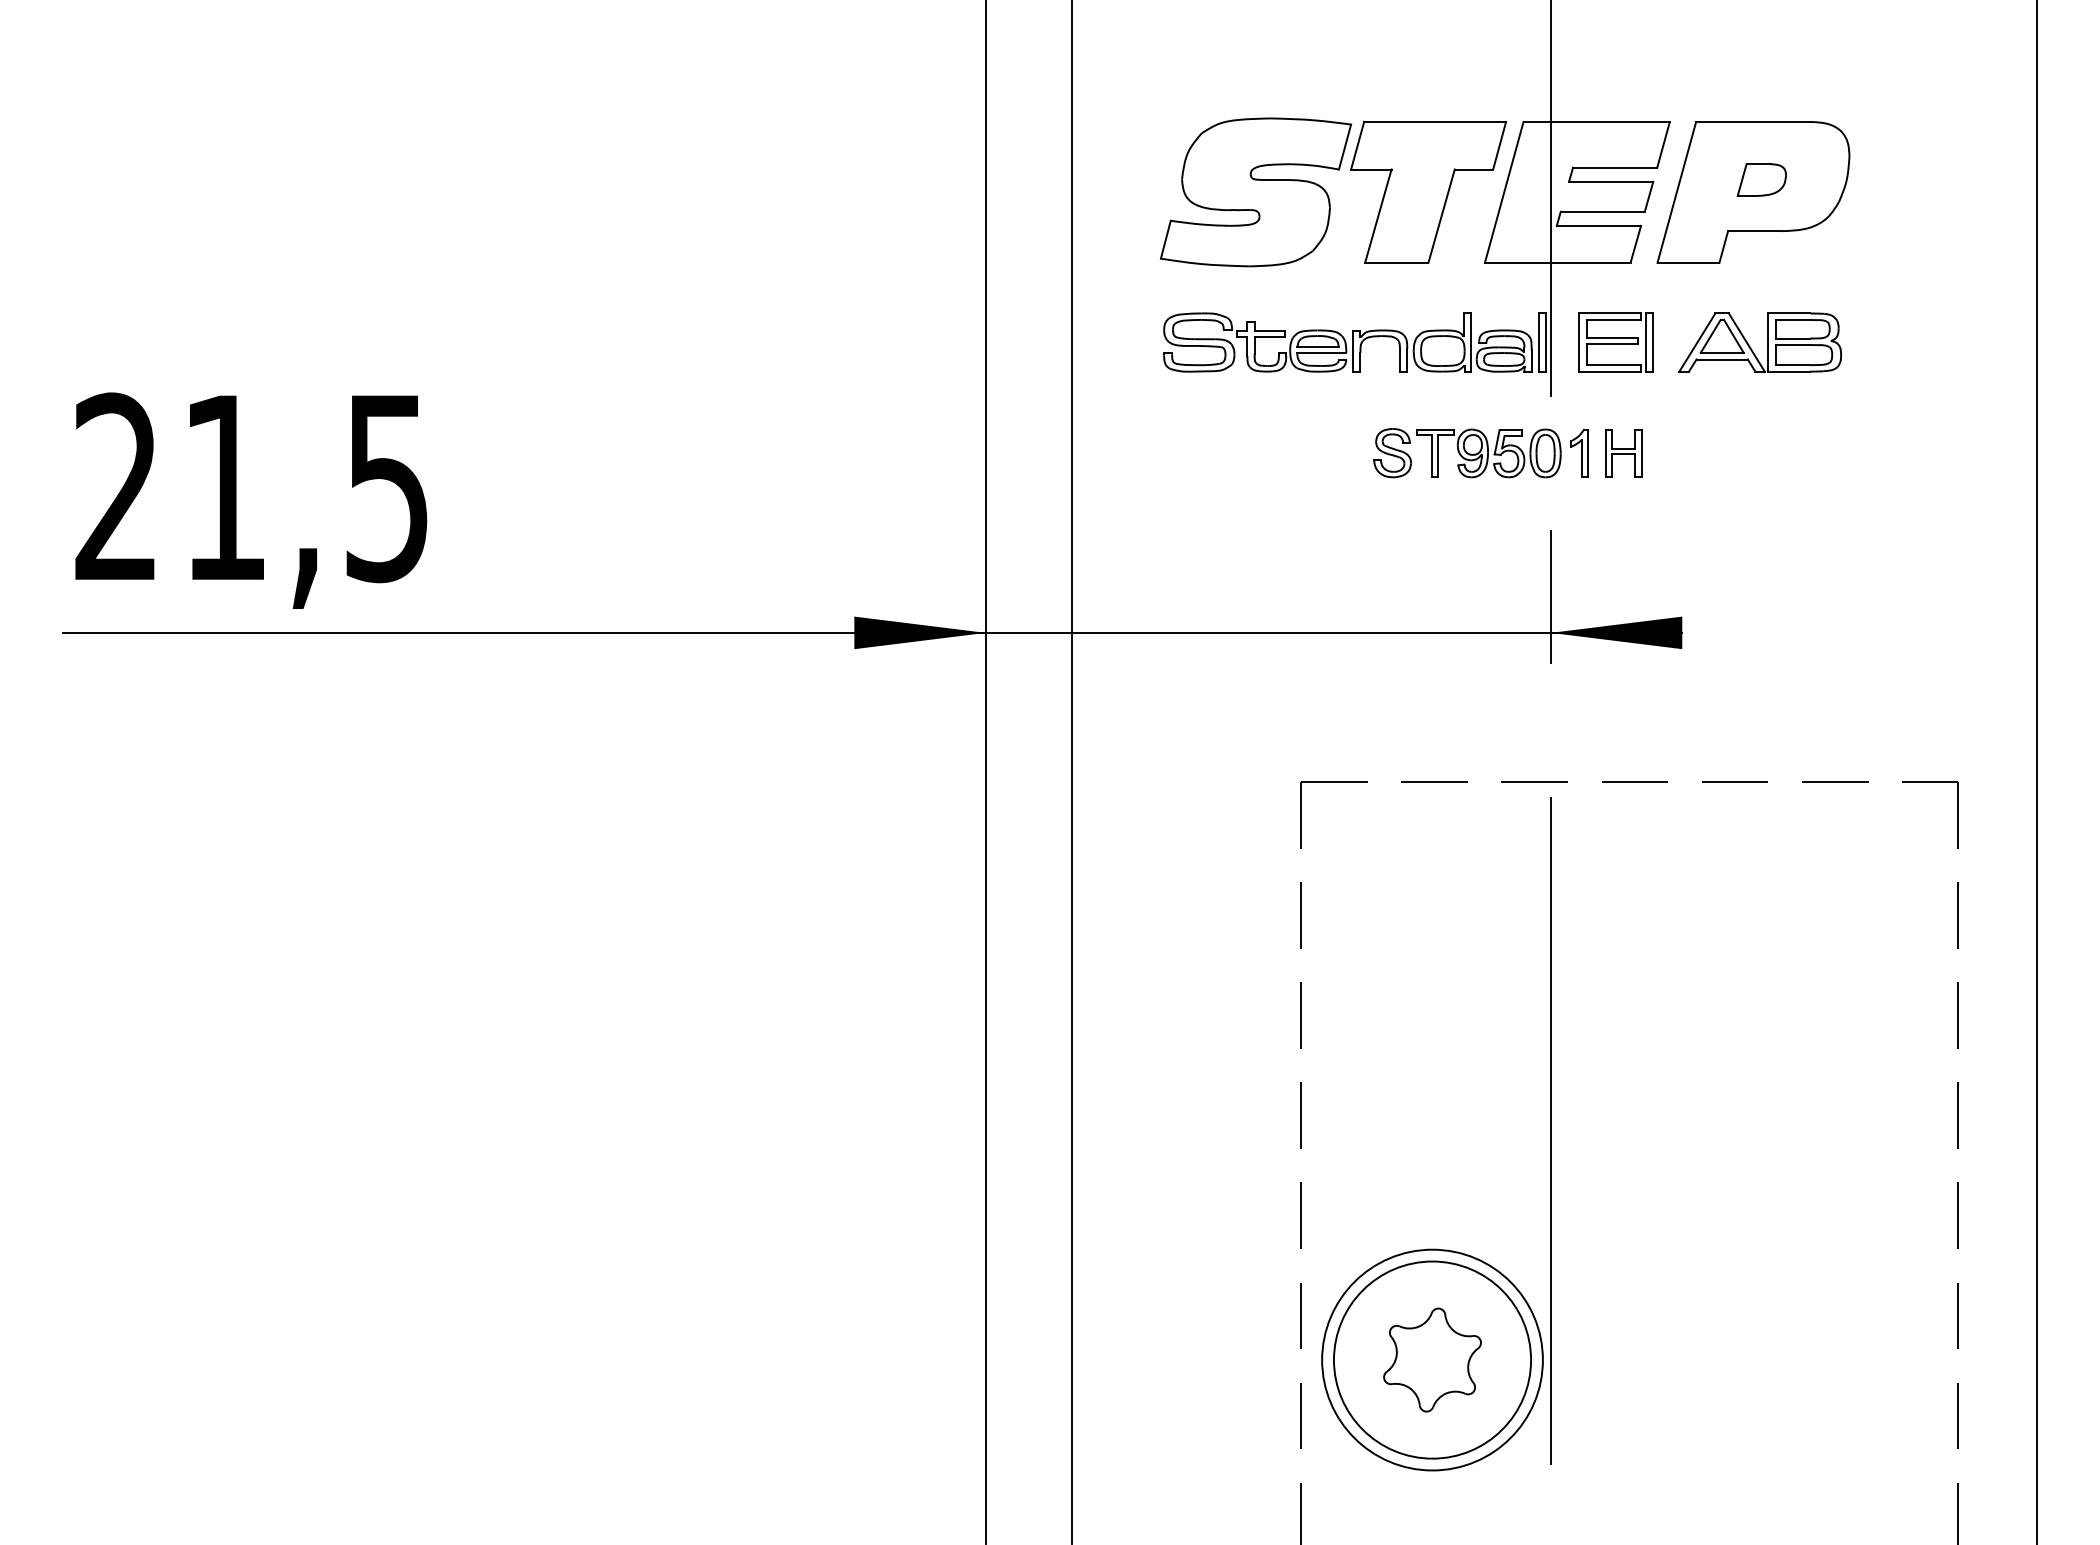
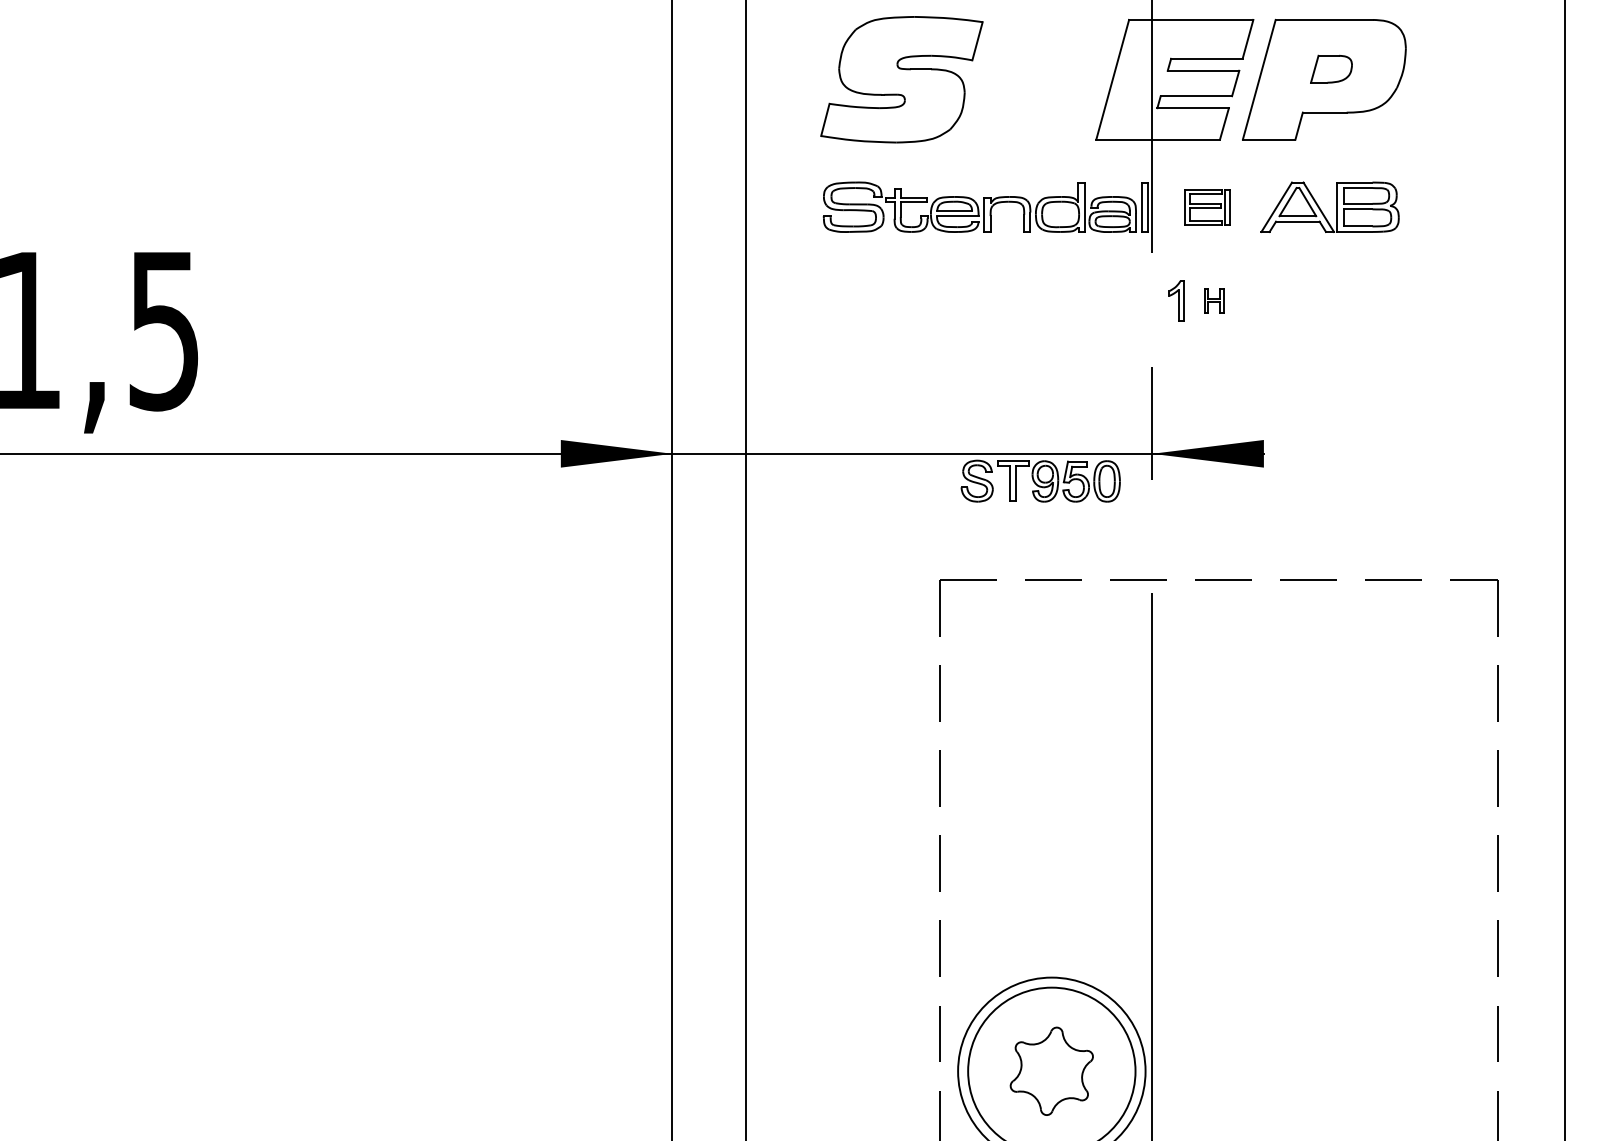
part: (1428, 192) -> (1048, 79), removed
part: (1615, 342) -> (1207, 207), size x0.7
part: (1467, 453) -> (1040, 481), moved
part: (1623, 453) -> (1214, 301), size x0.6

